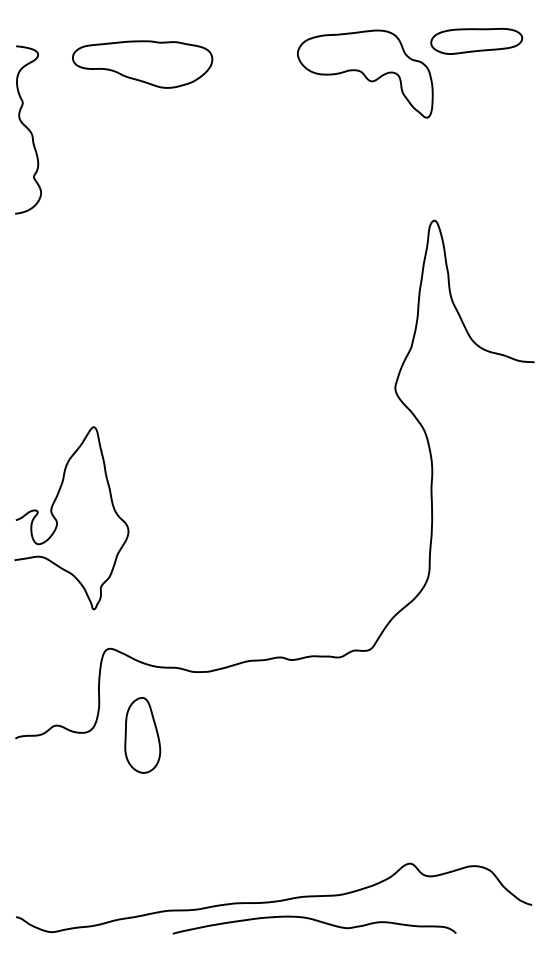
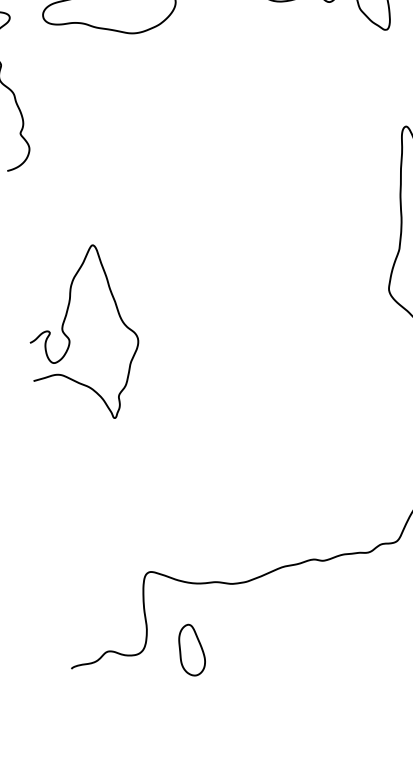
curve: (57, 520) -> (69, 338), moved
part: (142, 734) -> (191, 649), size x0.71

